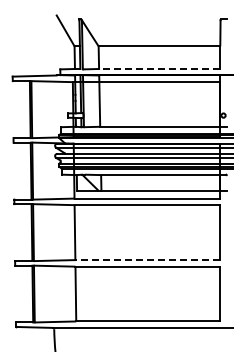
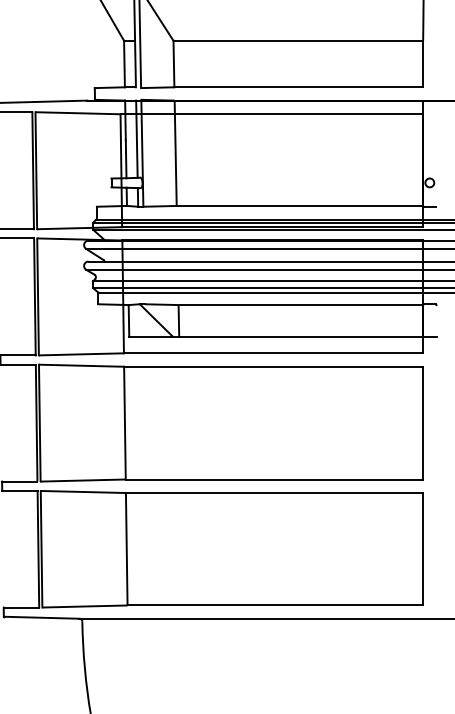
line: (159, 69) -> (298, 88), dashed -> solid
line: (147, 260) -> (273, 480), dashed -> solid

